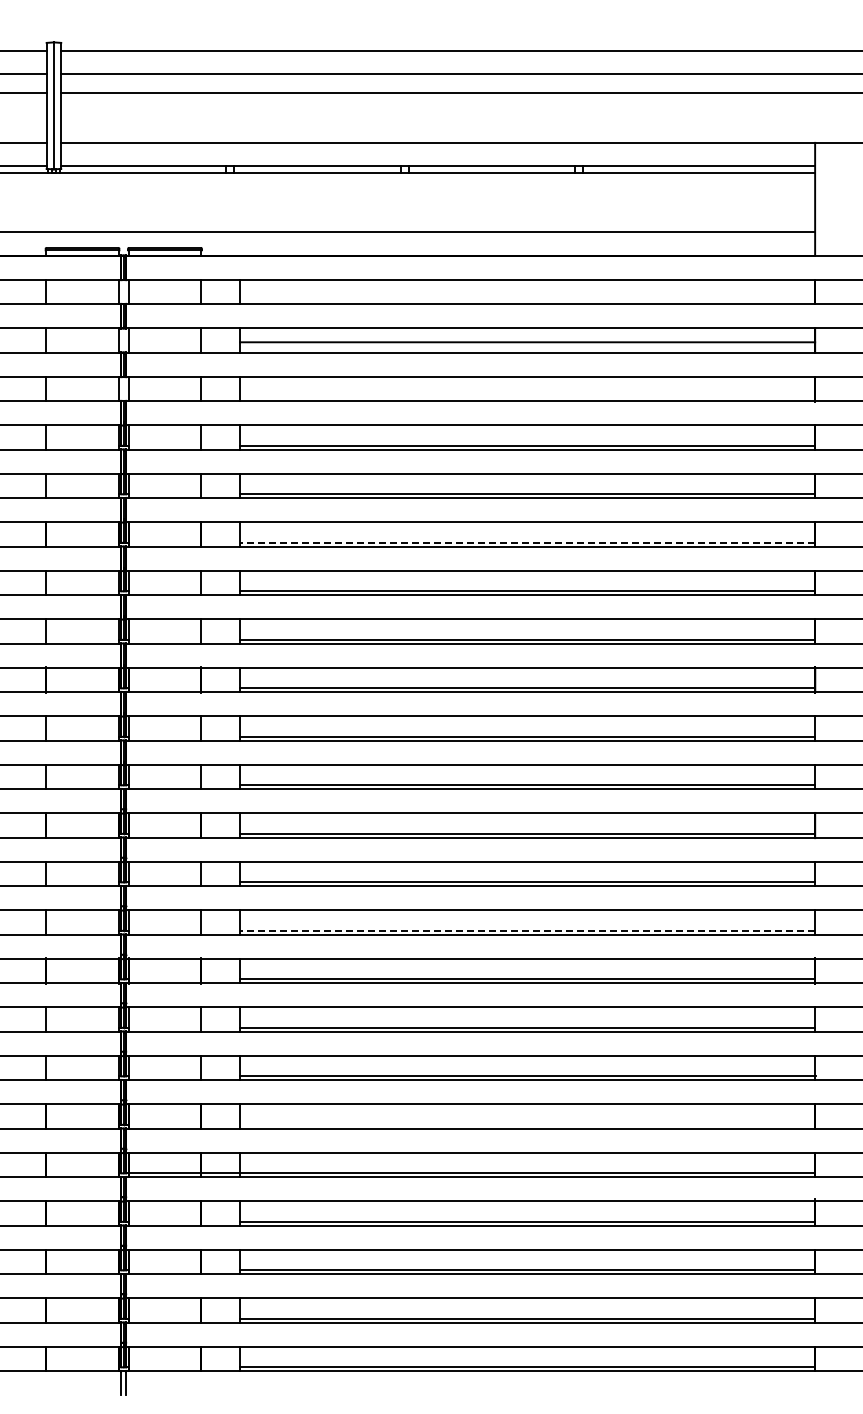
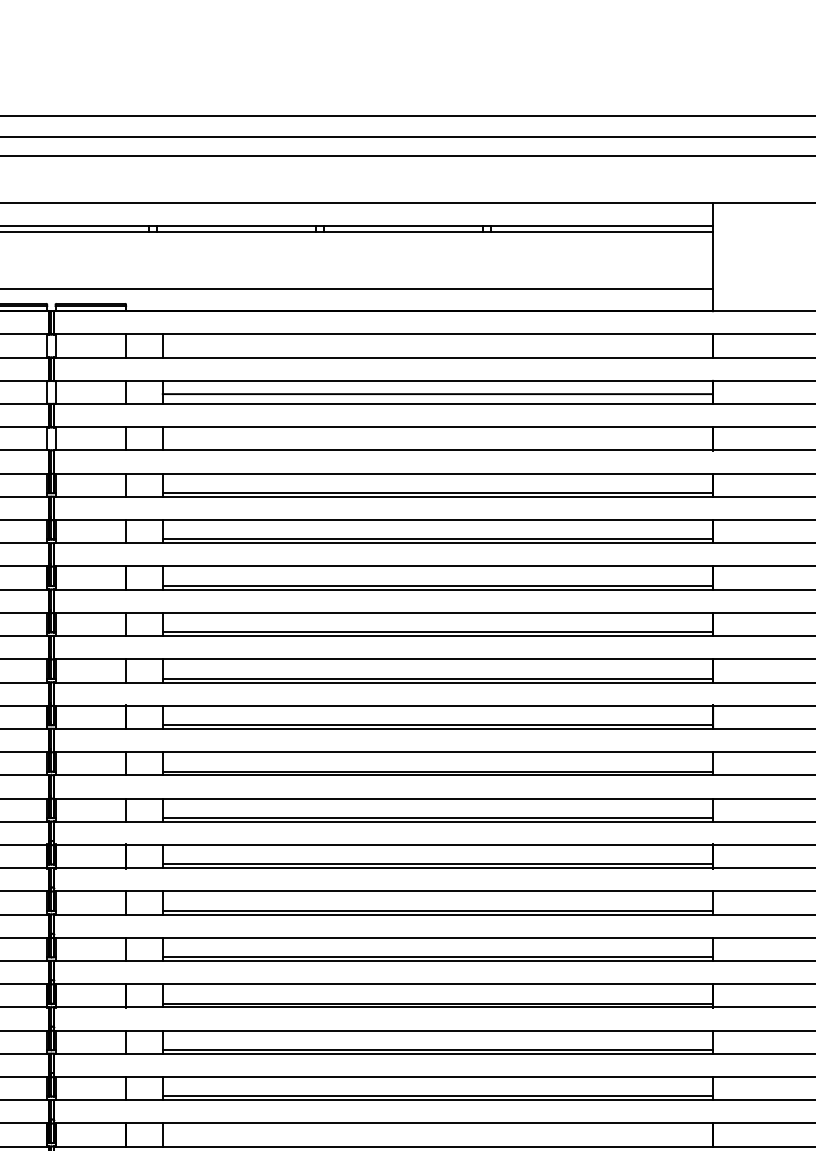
line: (527, 542) -> (437, 585), dashed -> solid
line: (527, 930) -> (437, 956), dashed -> solid

